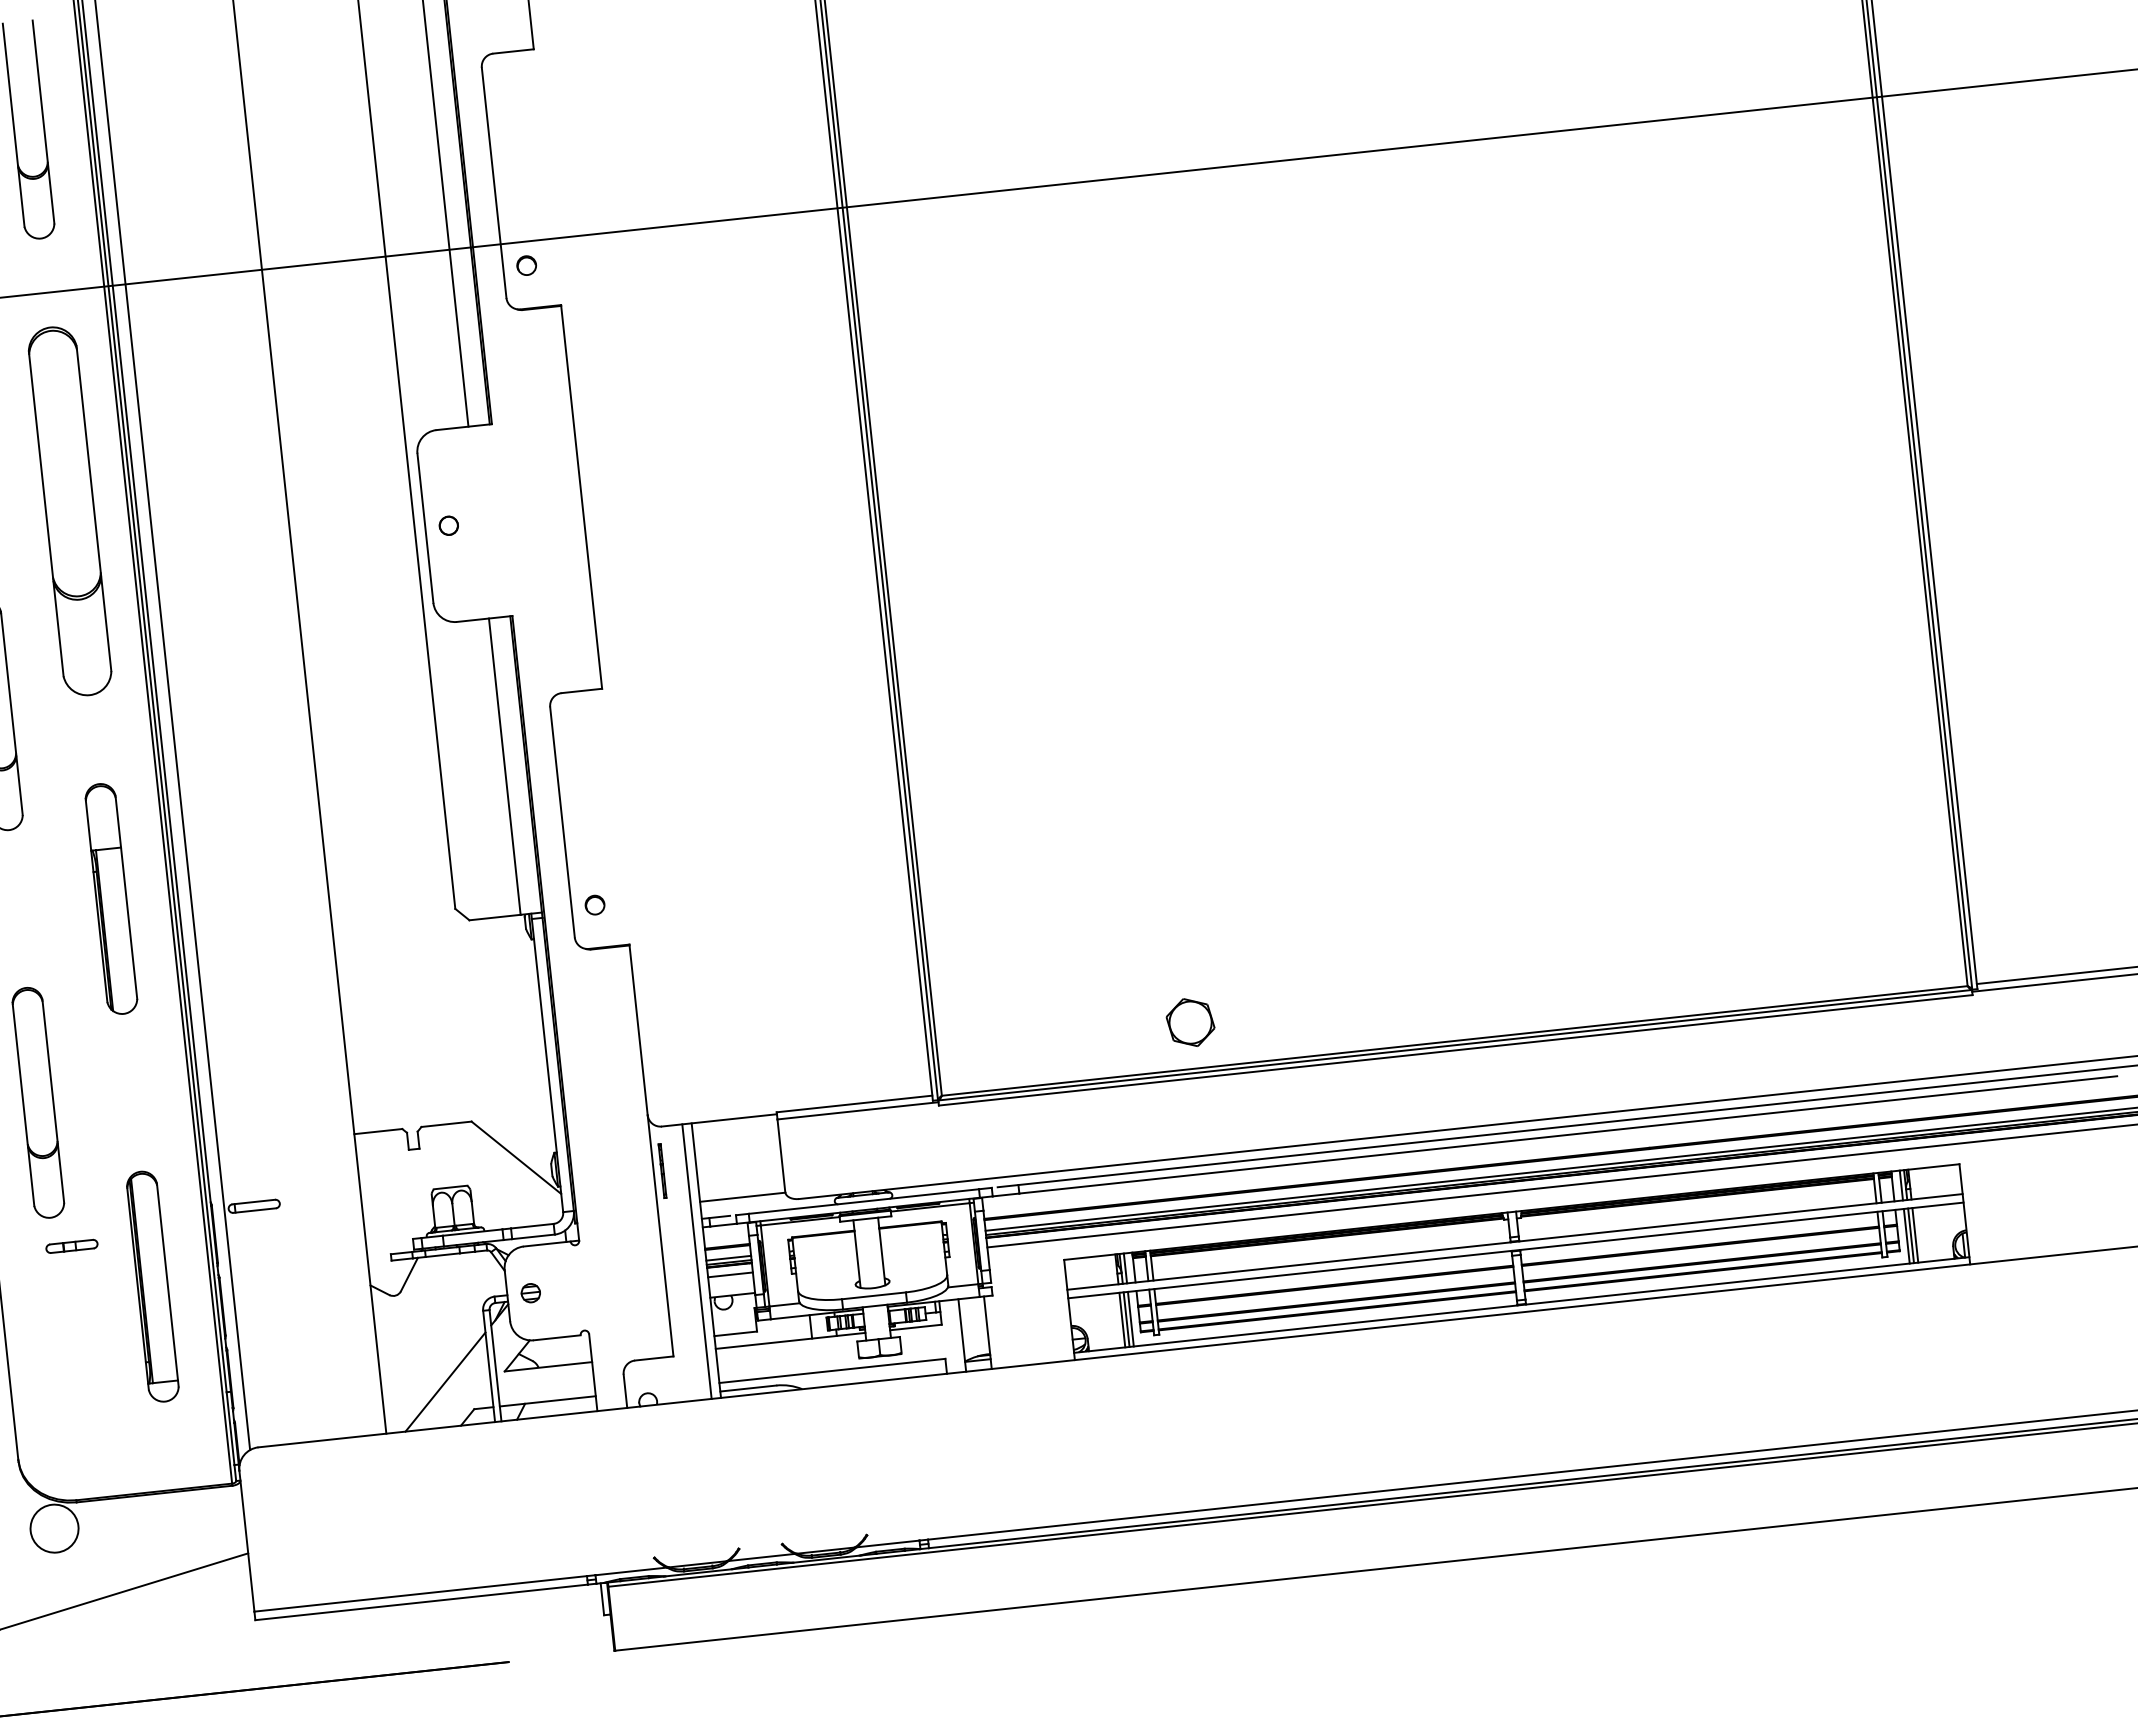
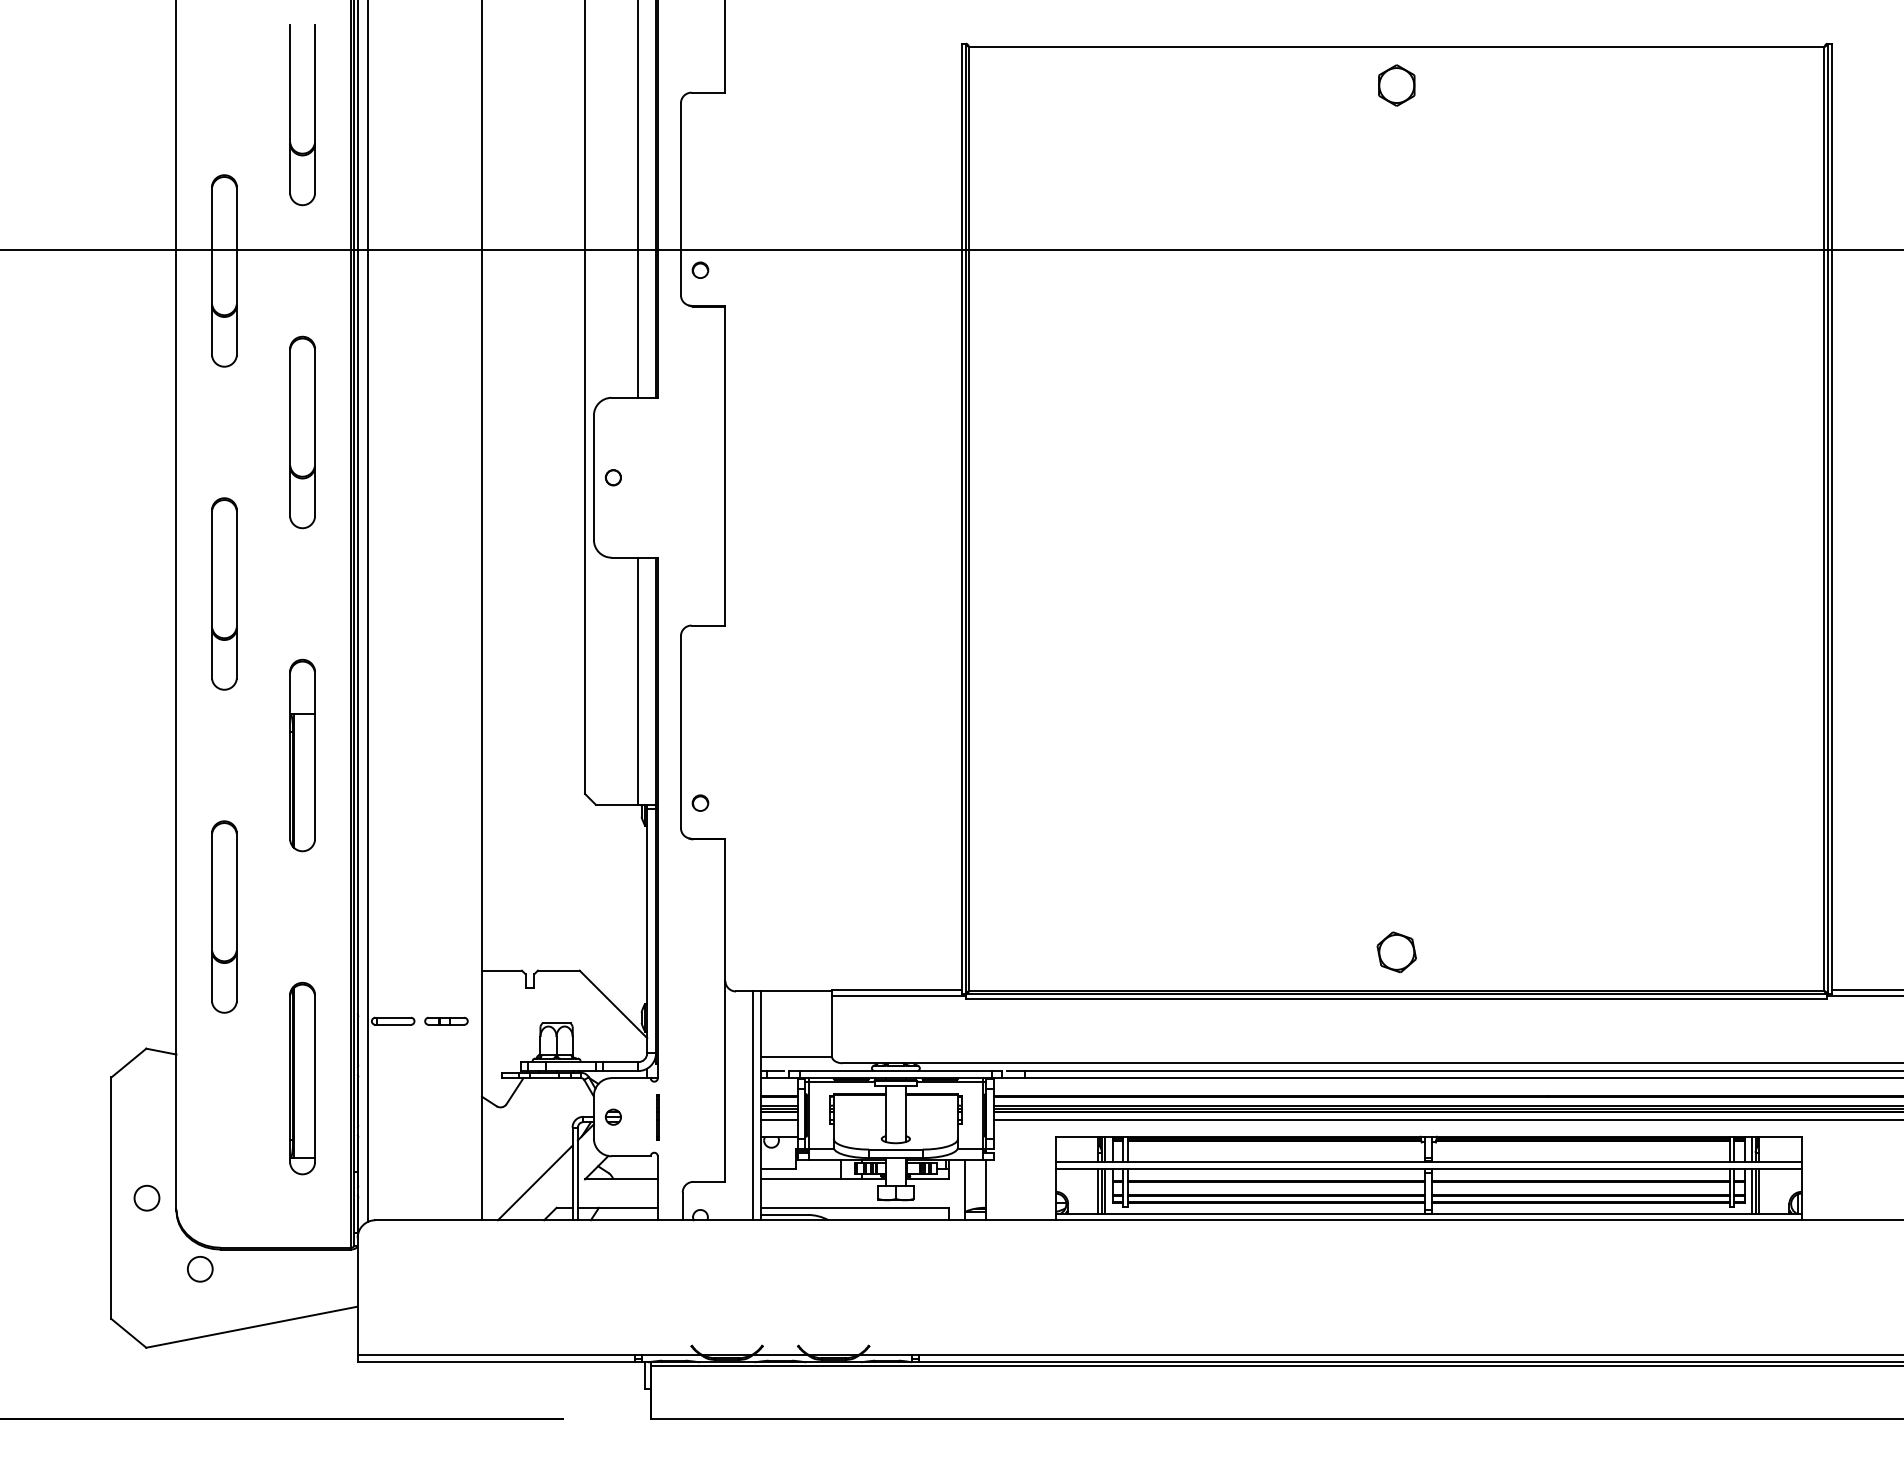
part: (69, 511) -> (302, 432), size x0.62
part: (1190, 1022) -> (1396, 952), moved
line: (662, 1171) -> (657, 1117), moved
part: (71, 1245) -> (446, 1020), moved
circle: (53, 1527) -> (199, 1268), size x0.62

